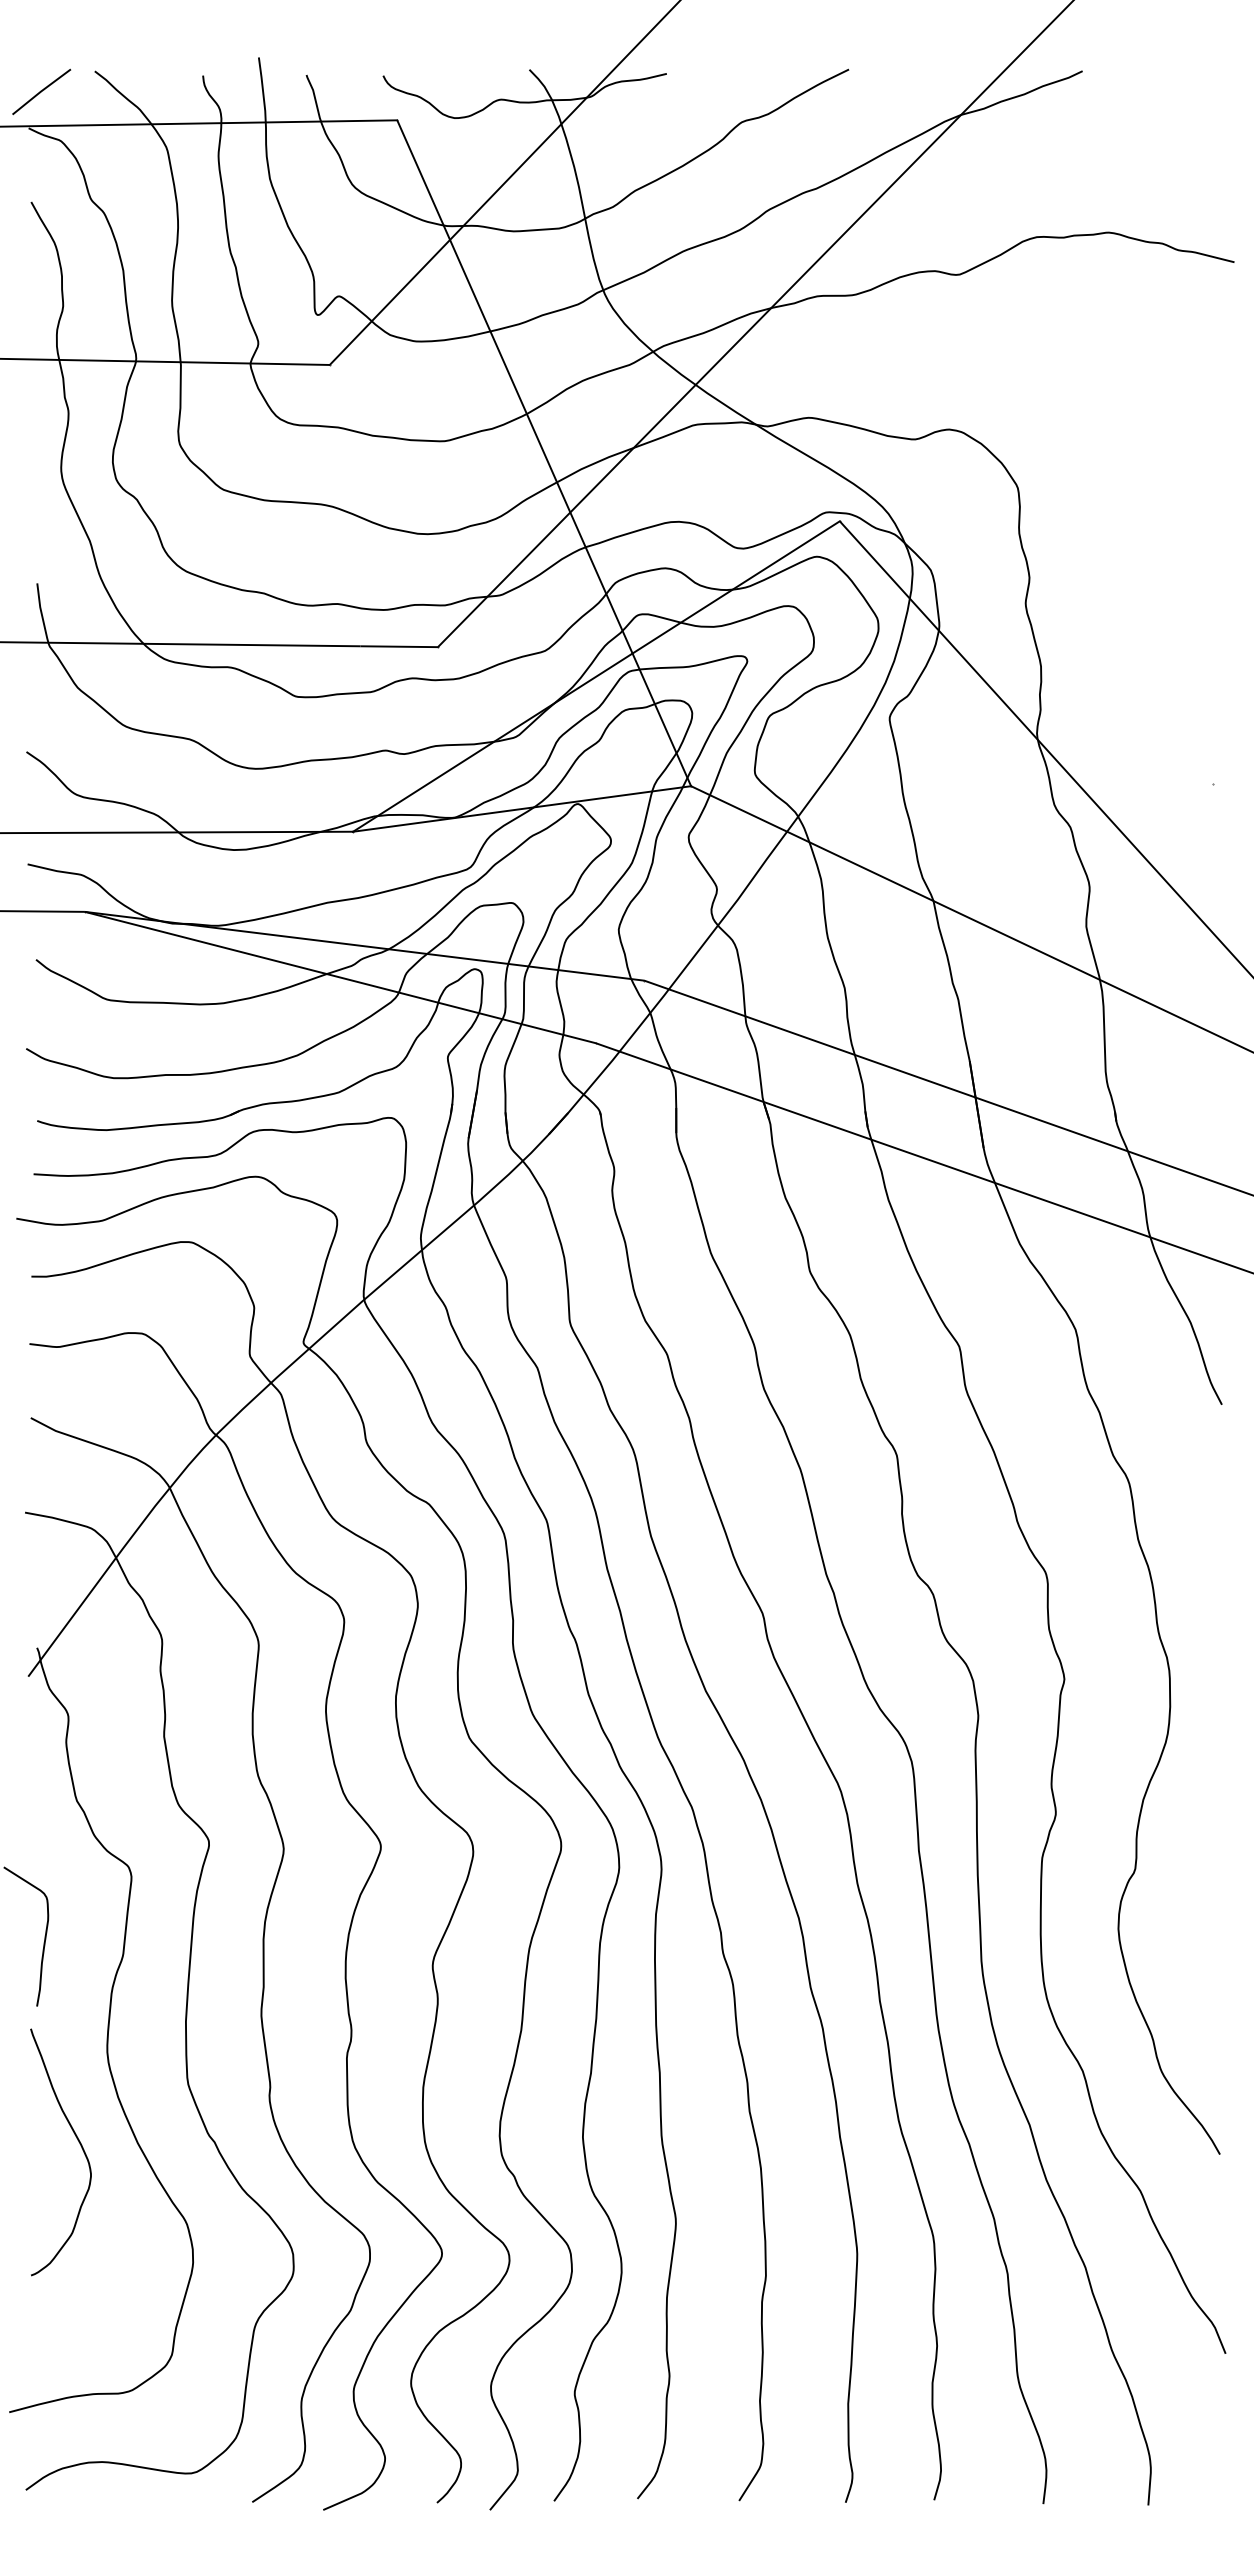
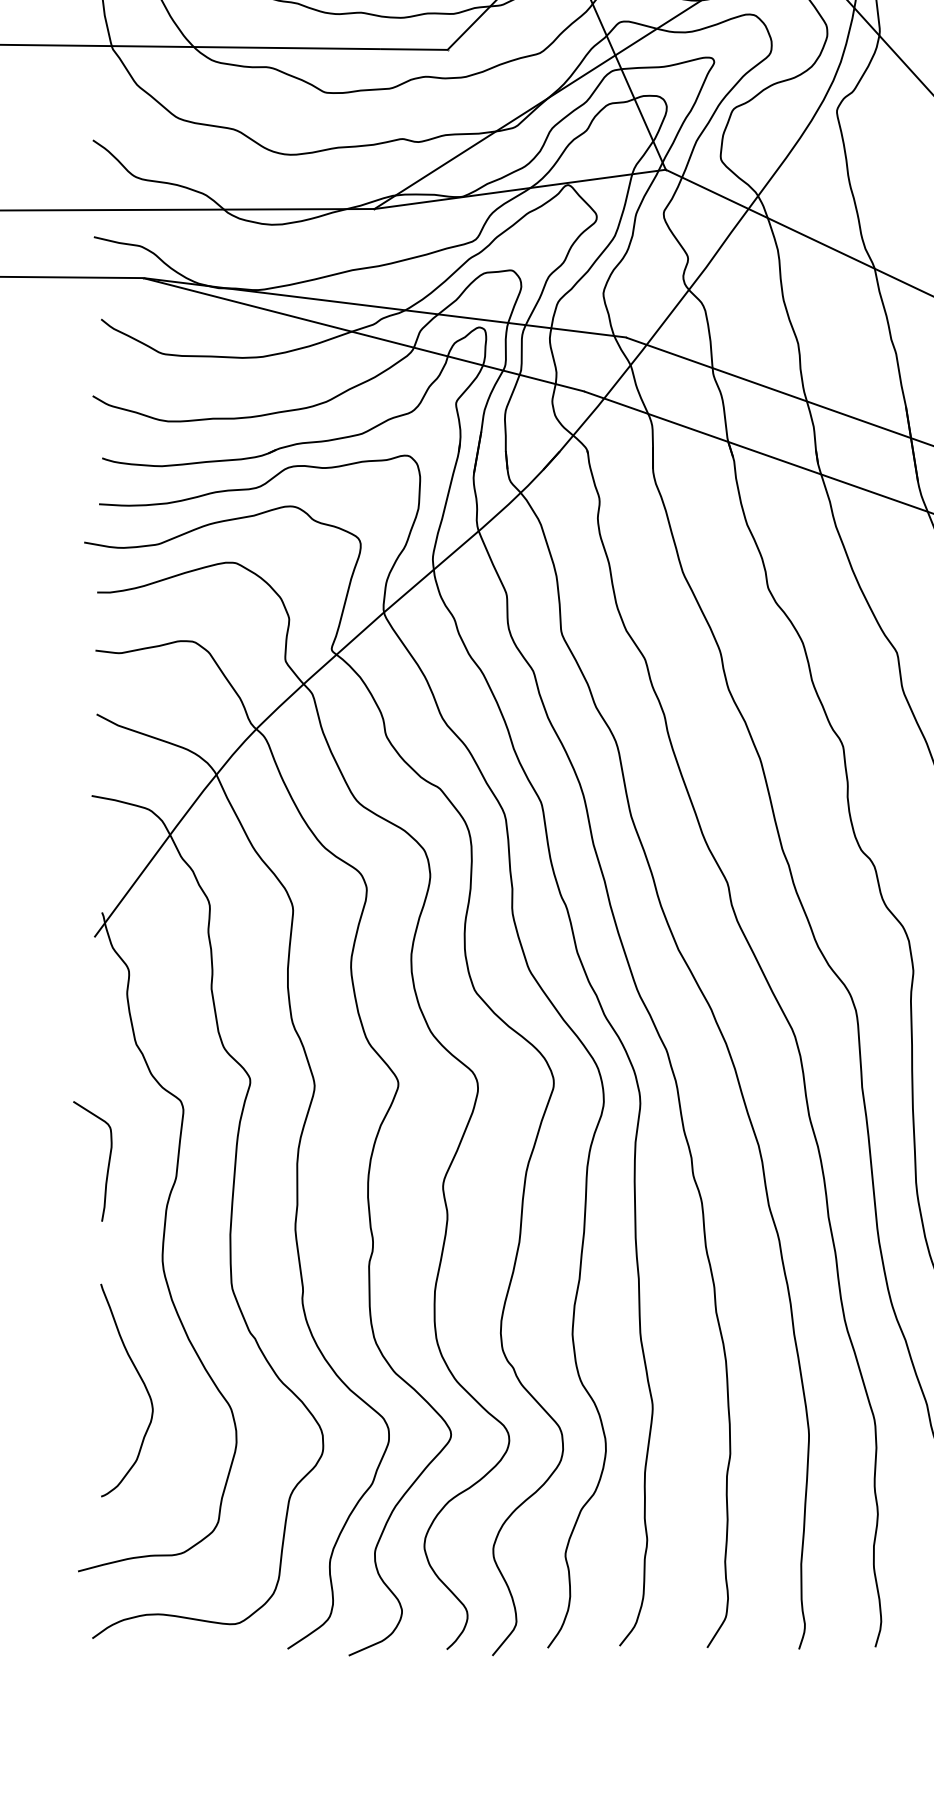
curve: (78, 2142) -> (142, 1381), moved

